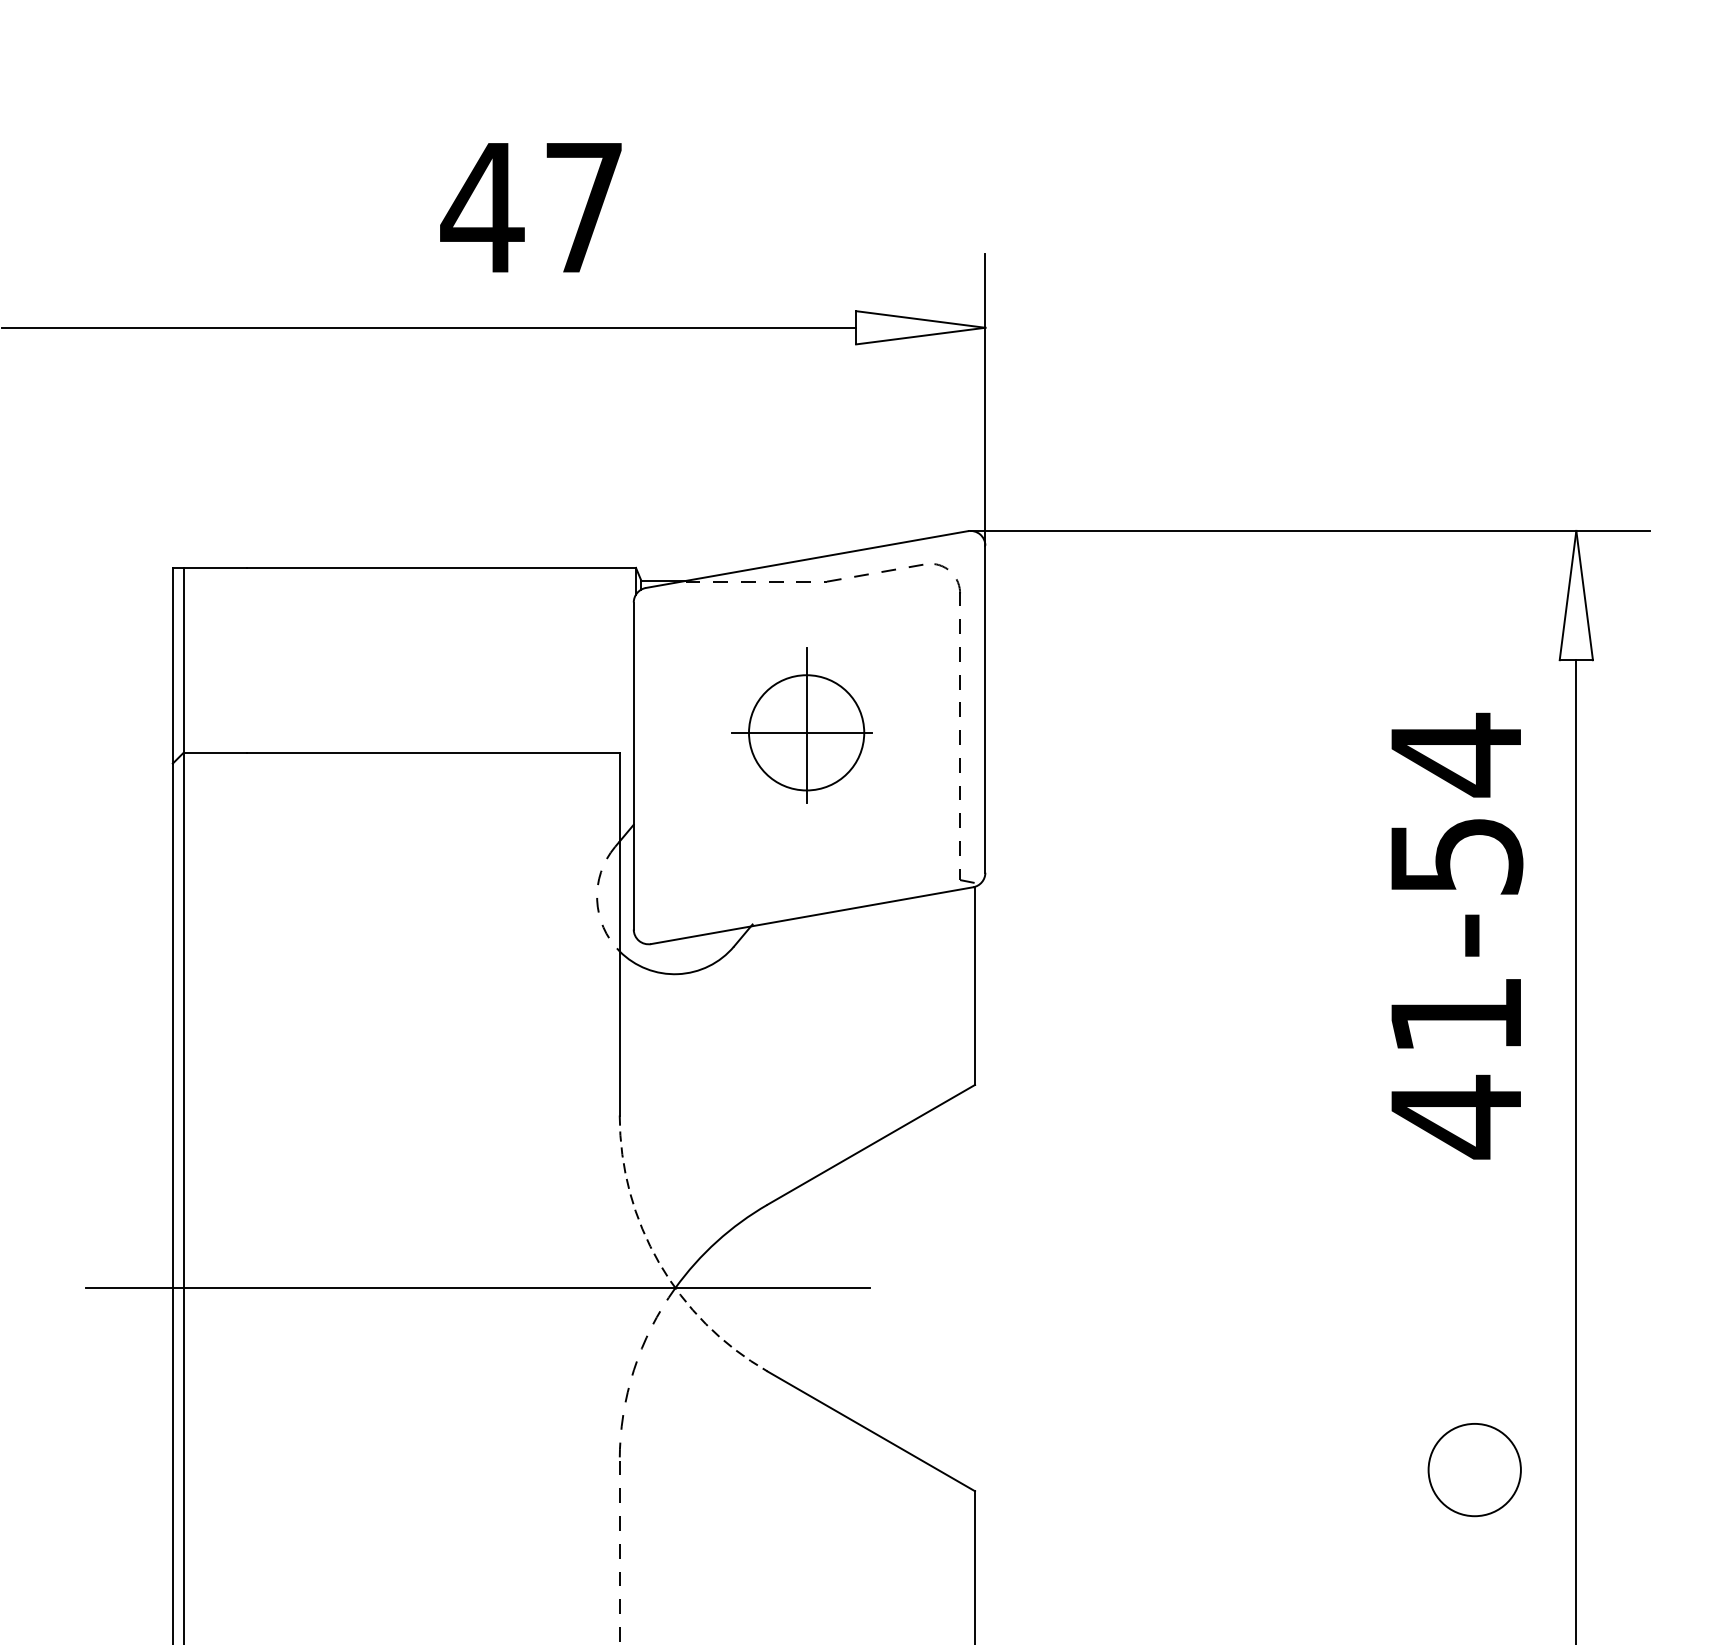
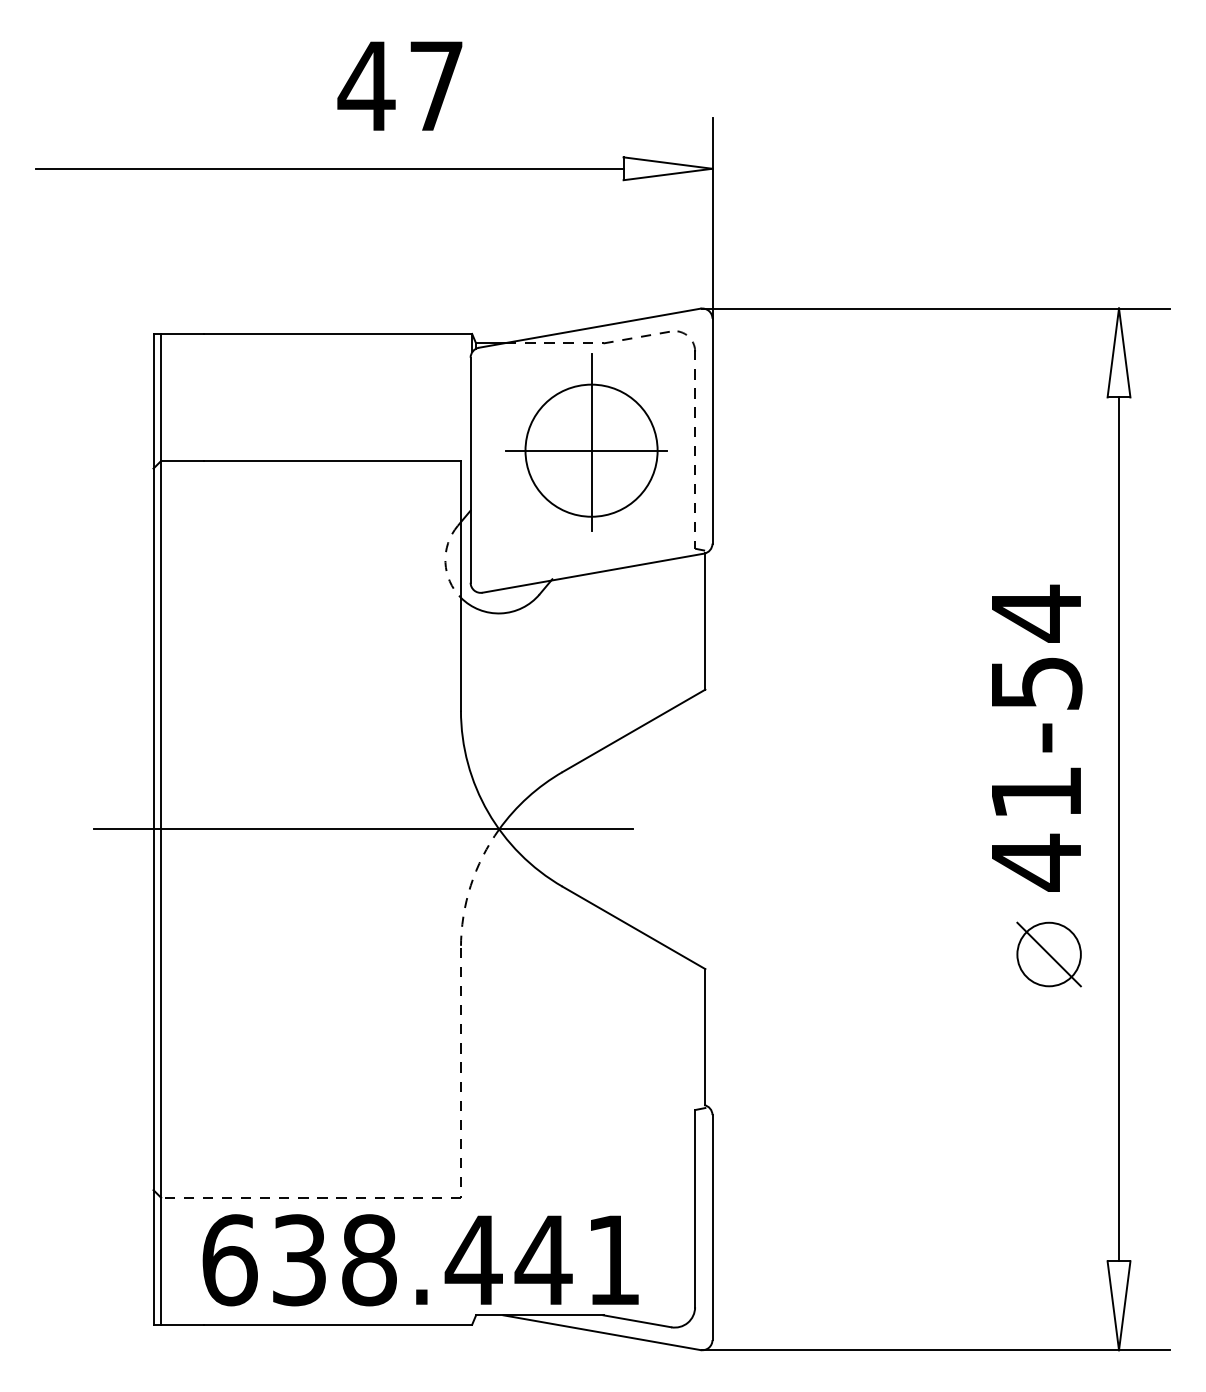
part: (802, 725) -> (586, 442), size x1.67
text: (1457, 935) -> (1037, 737), moved
arc: (659, 1263) -> (488, 812), dashed -> solid
line: (1473, 1469) -> (1048, 954), added

